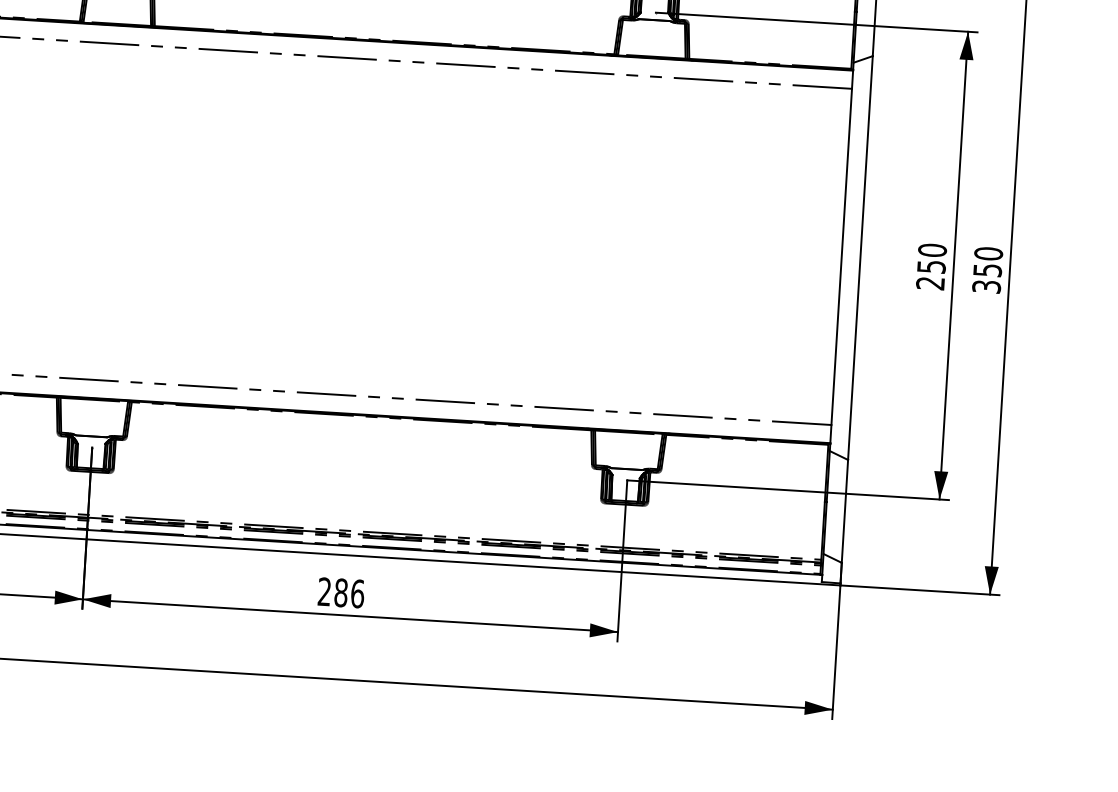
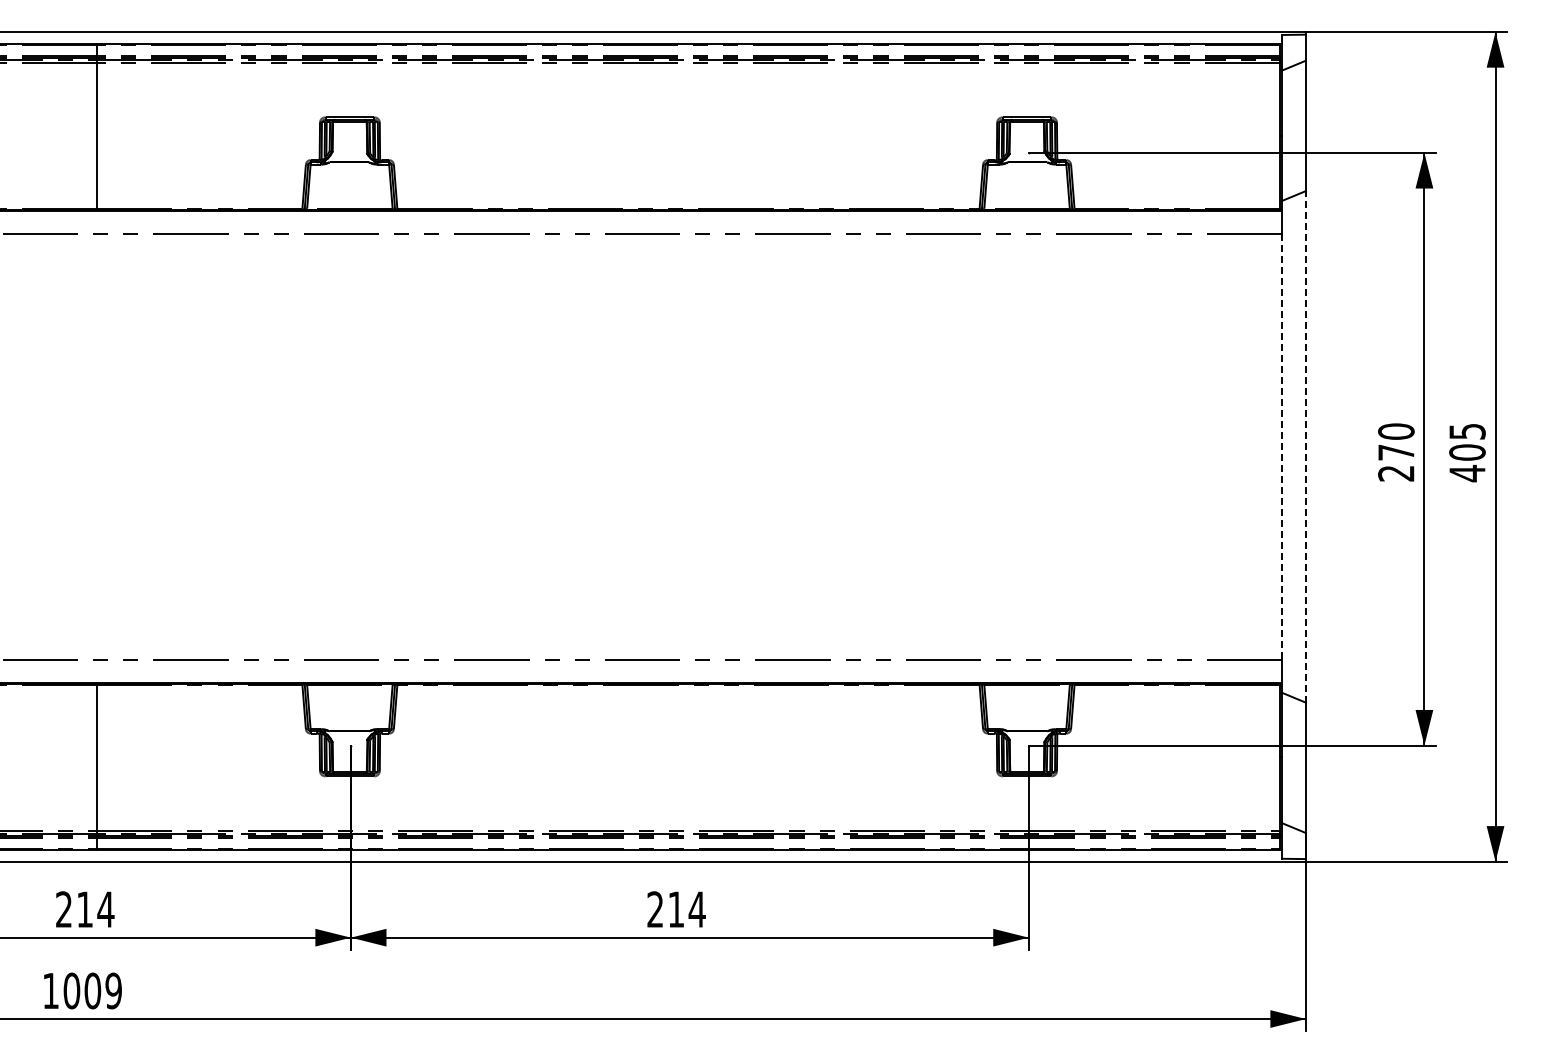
line: (841, 256) -> (1282, 446), solid -> dashed
line: (860, 257) -> (1305, 446), solid -> dashed
text: (931, 266) -> (1396, 452), 250 -> 270
text: (987, 270) -> (1467, 452), 350 -> 405
text: (349, 593) -> (686, 909), 286 -> 214

